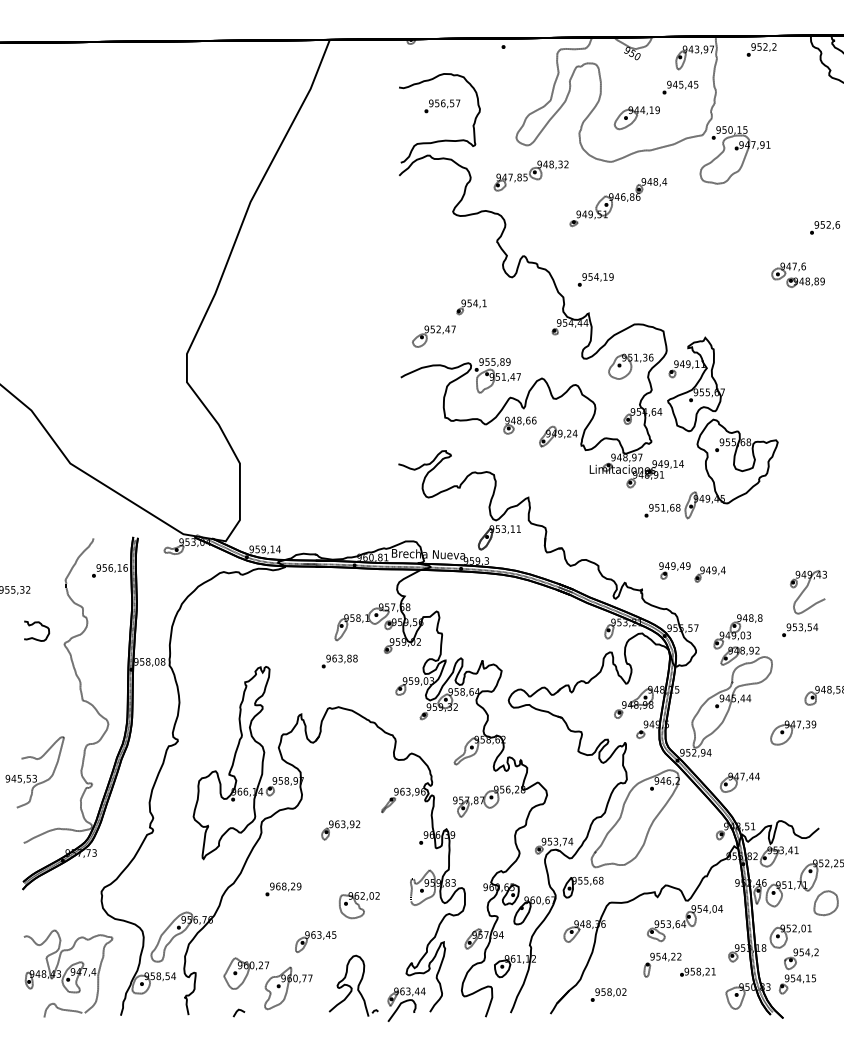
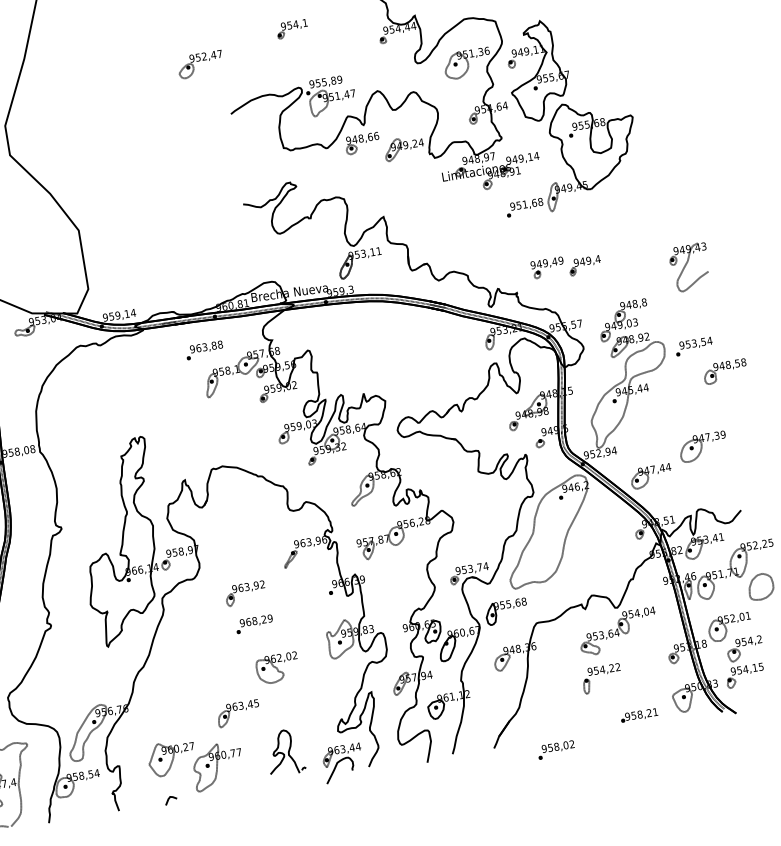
part: (433, 336) -> (200, 64), moved
text: (800, 629) -> (694, 345), moved
text: (339, 661) -> (204, 350), moved
part: (793, 732) -> (703, 446), moved
text: (283, 889) -> (254, 624), moved
text: (697, 971) -> (638, 714), moved
part: (353, 985) -> (285, 752), size x0.7
text: (608, 994) -> (556, 749), moved

